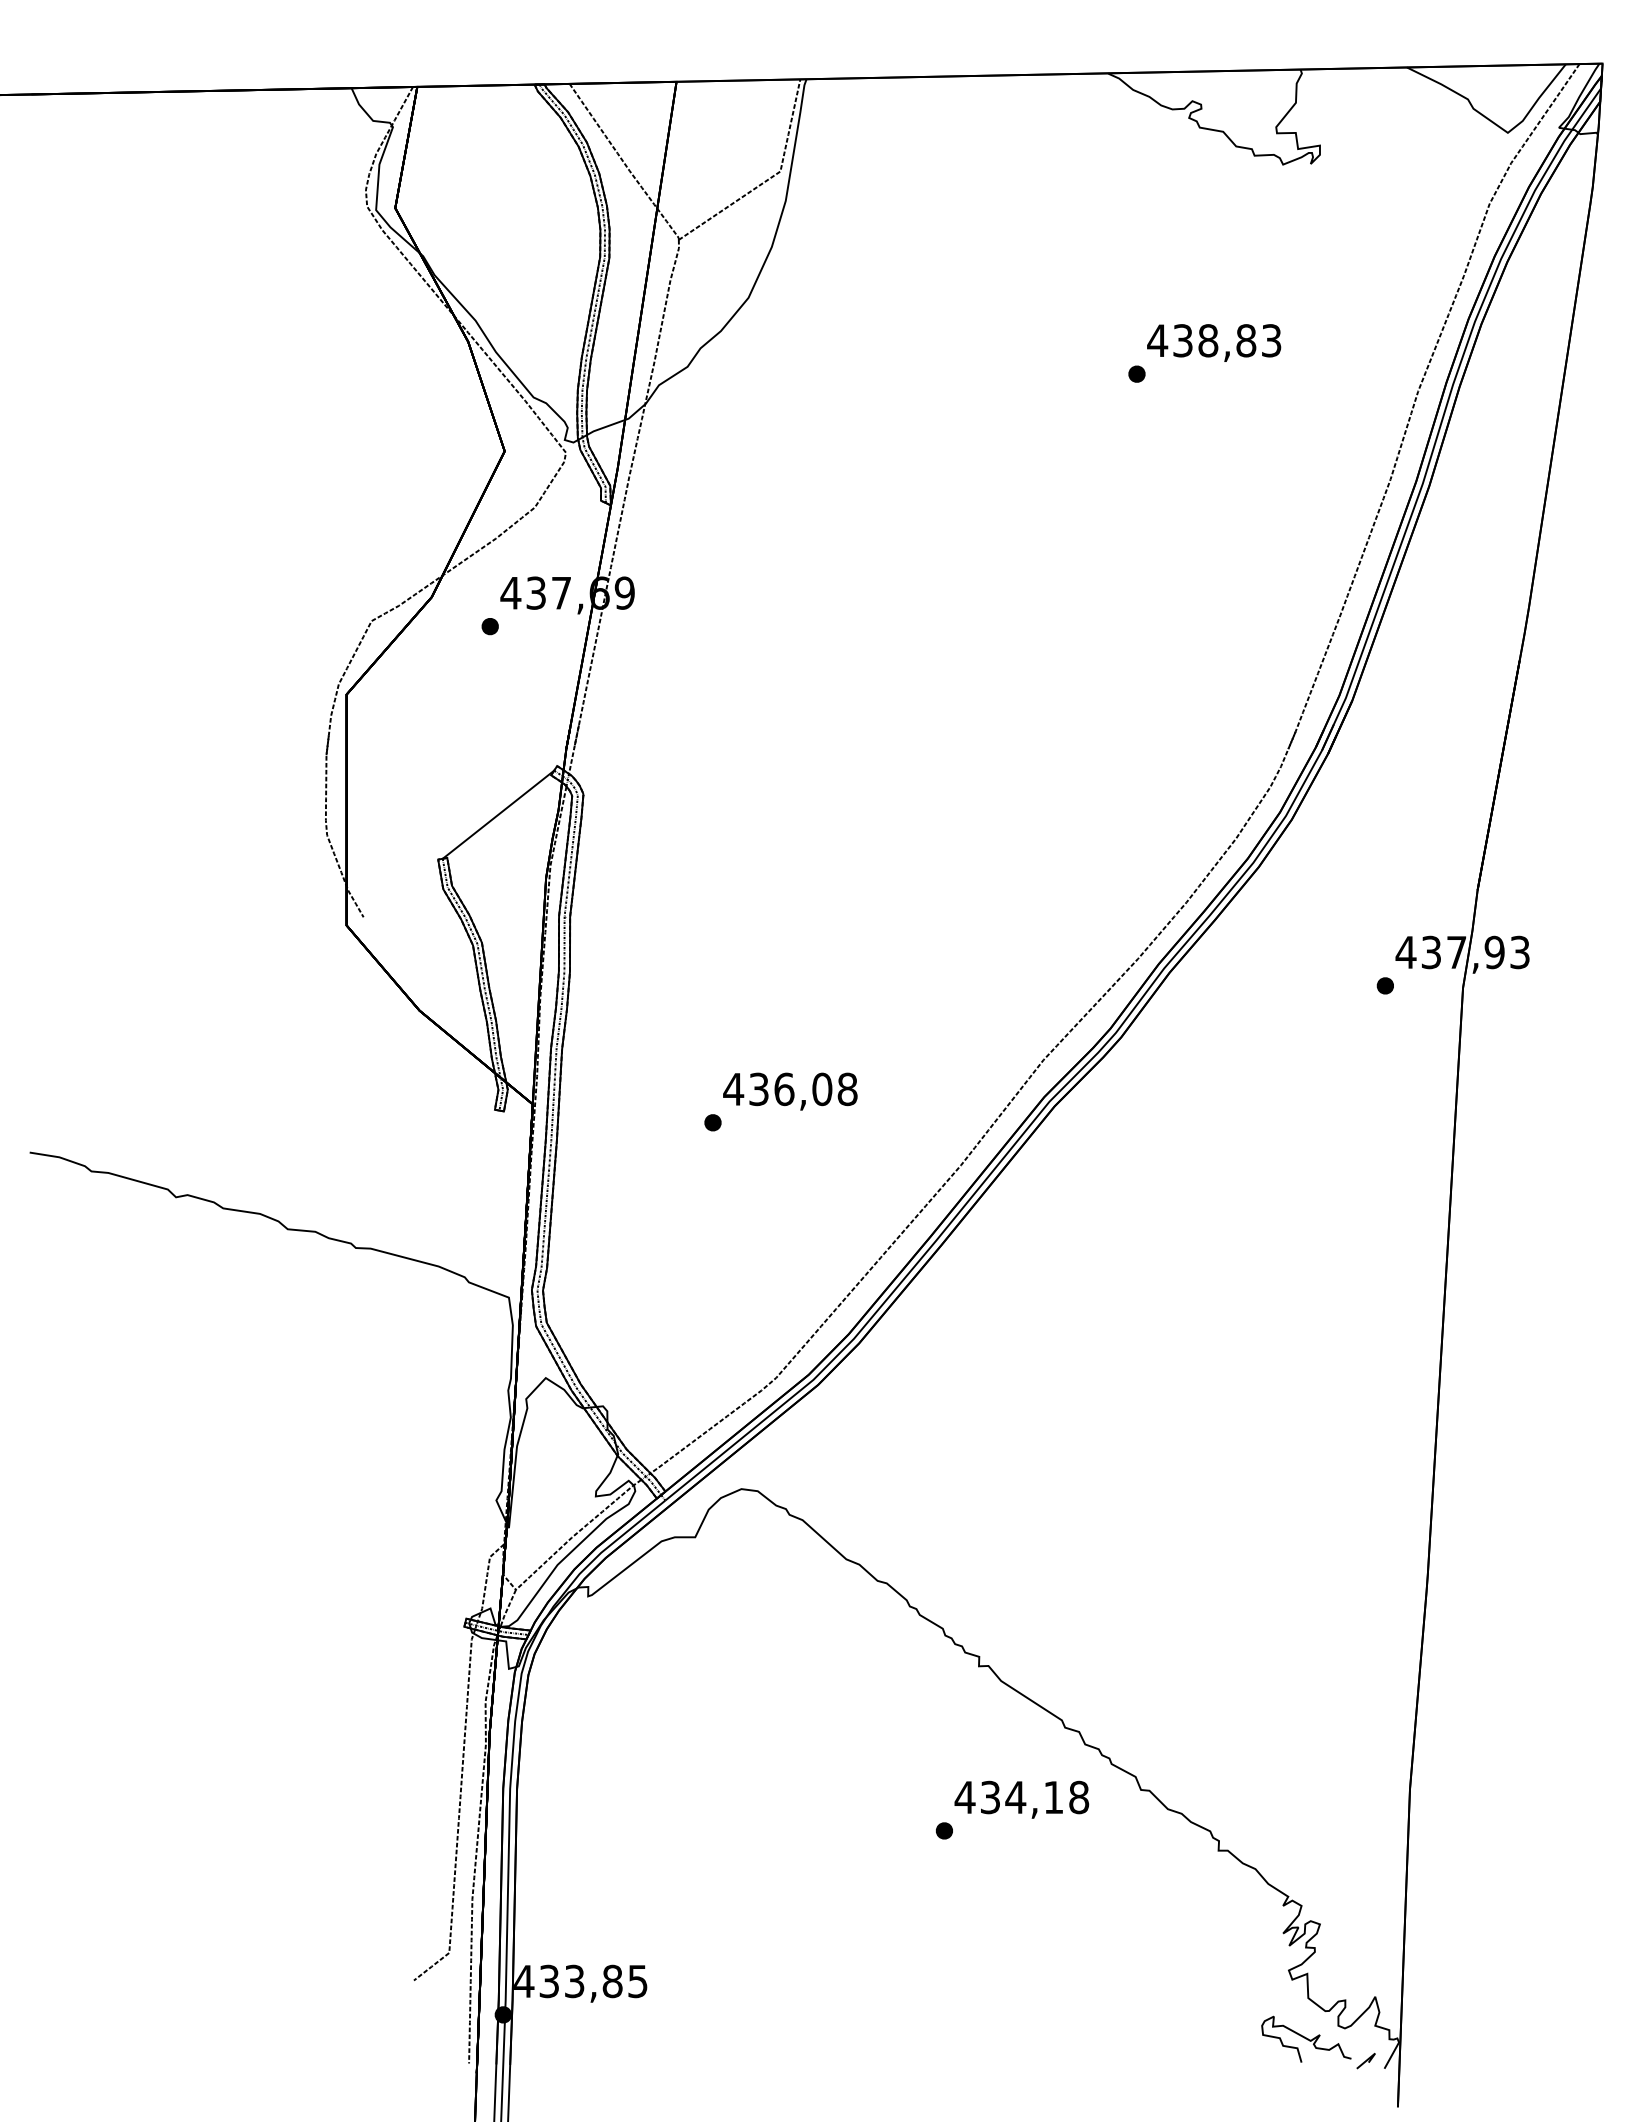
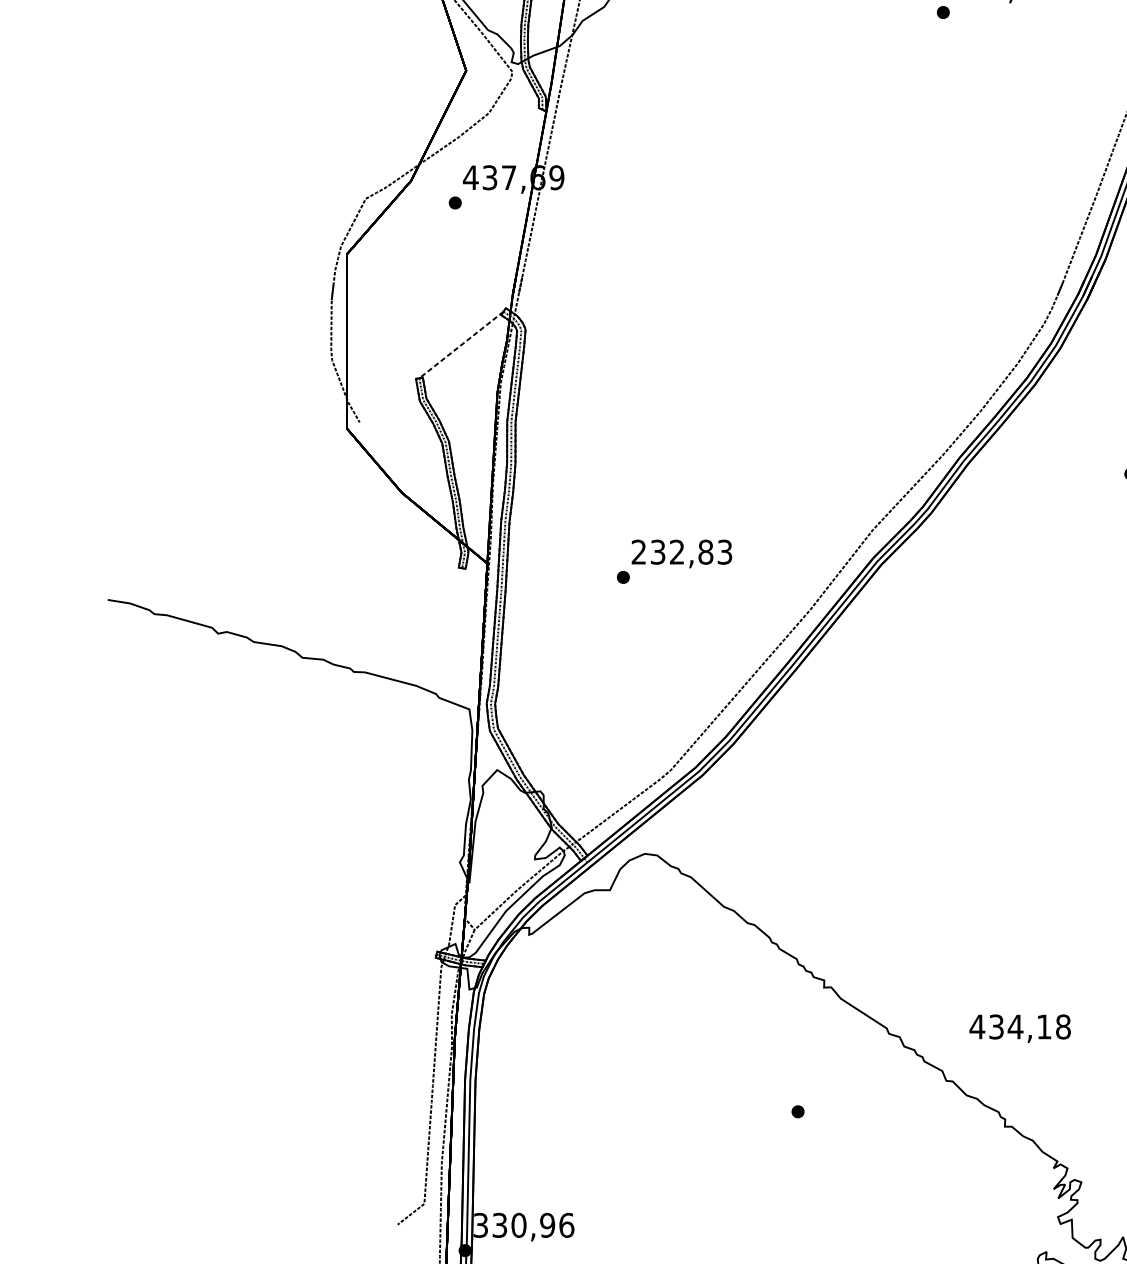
line: (498, 814) -> (461, 344), solid -> dashed
text: (790, 1089) -> (681, 552), 436,08 -> 232,83
text: (1021, 1799) -> (1019, 1028), moved
text: (581, 1981) -> (524, 1225), 433,85 -> 330,96

